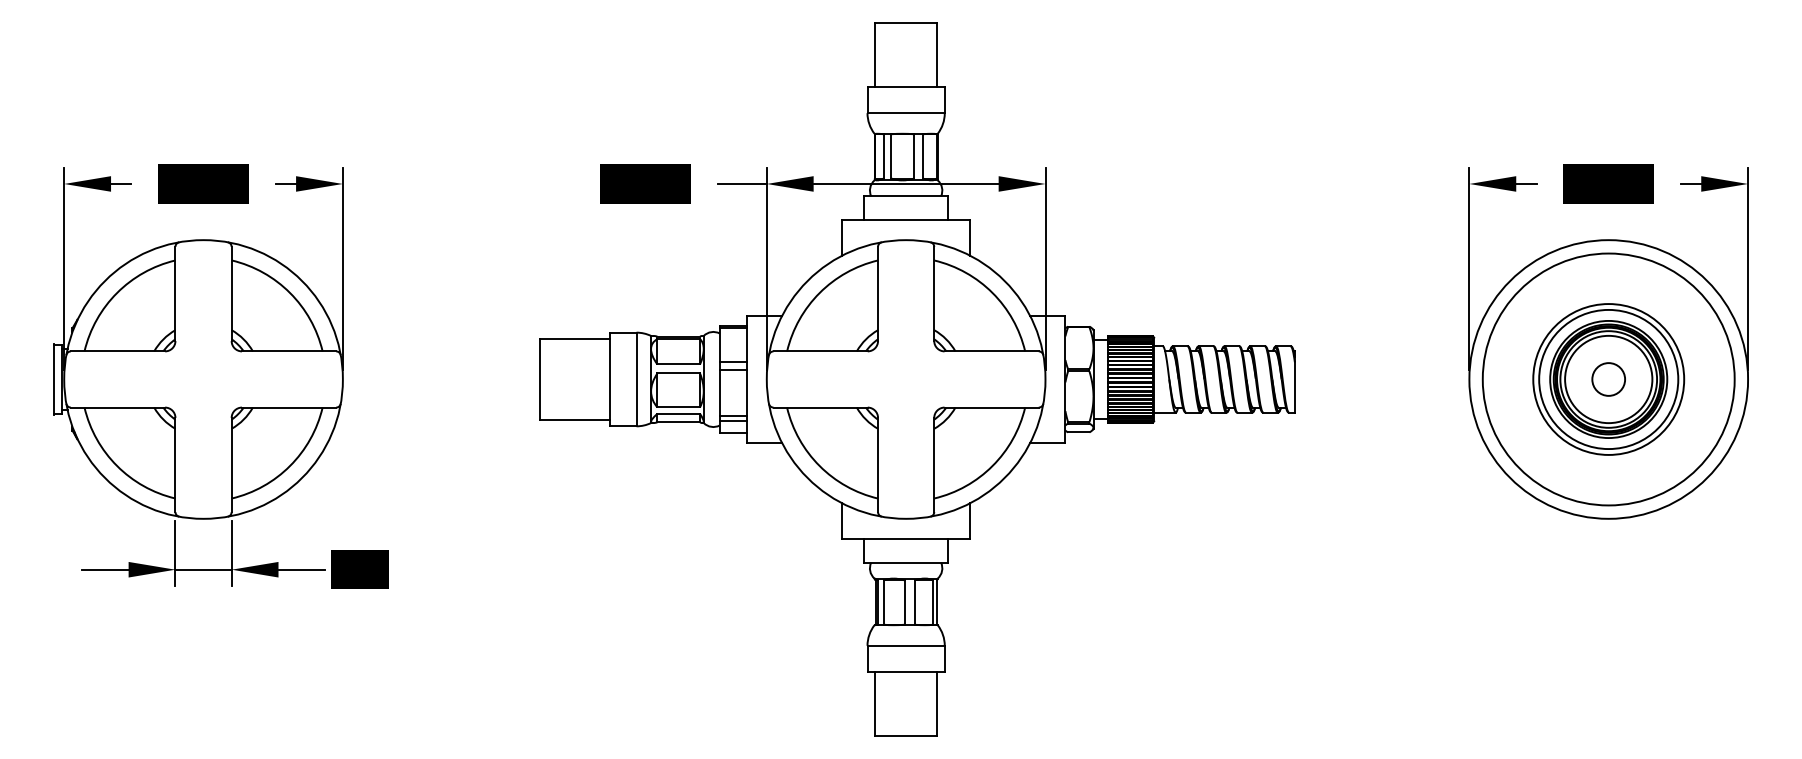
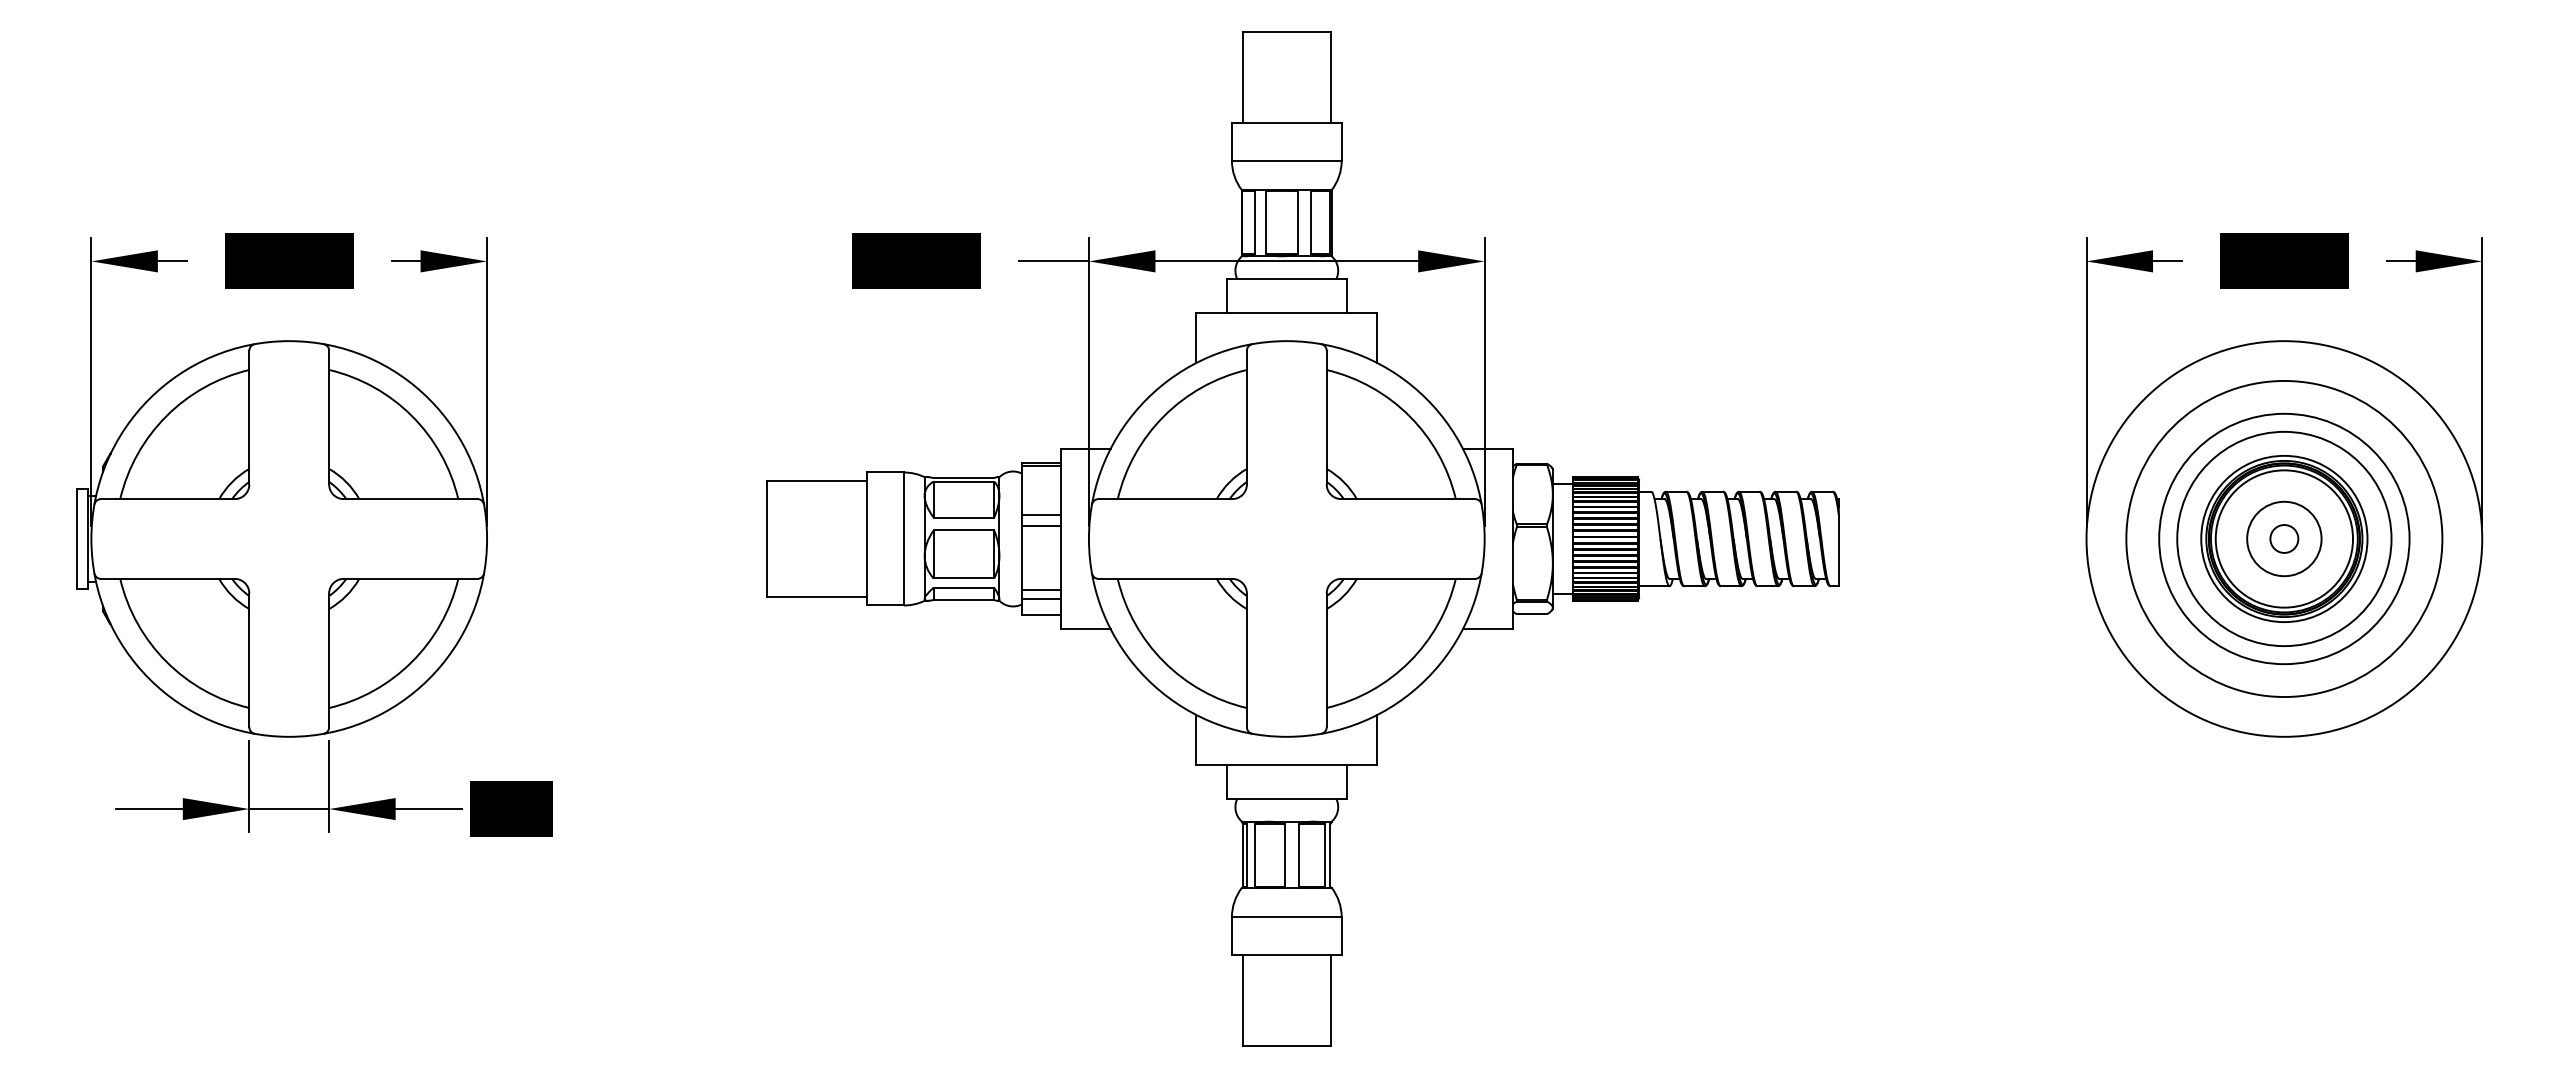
circle: (1608, 379) -> (2284, 538), size x0.6
circle: (1608, 379) -> (2284, 538), size x0.6
circle: (1608, 379) -> (2284, 538), size x0.7
circle: (1608, 379) -> (2284, 538), size x1.6

